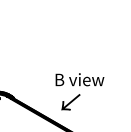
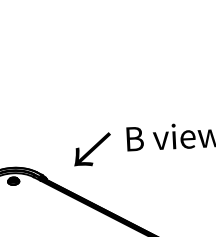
text: (70, 102) -> (91, 150), moved

